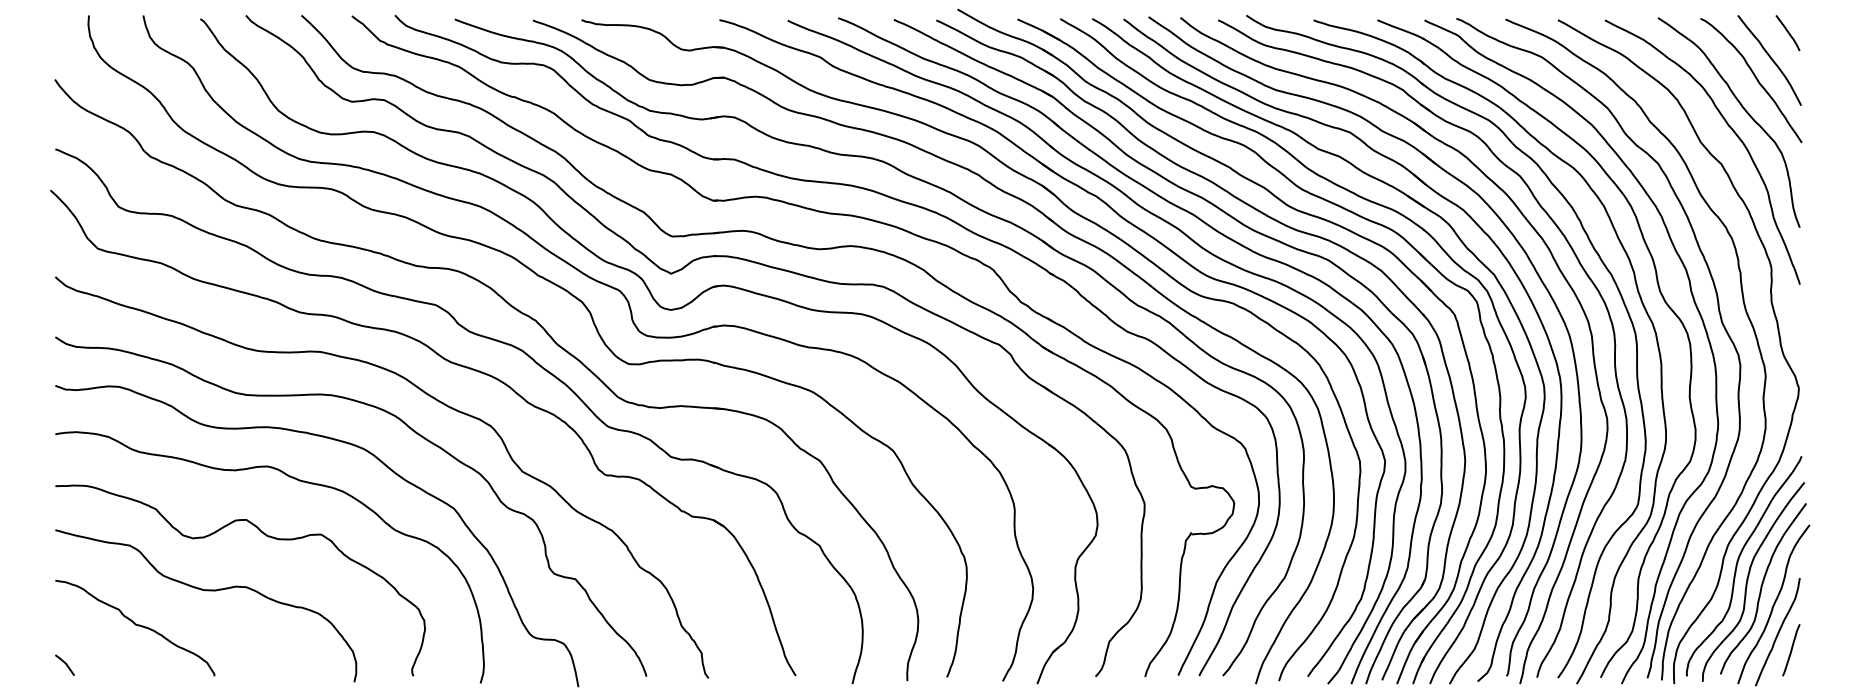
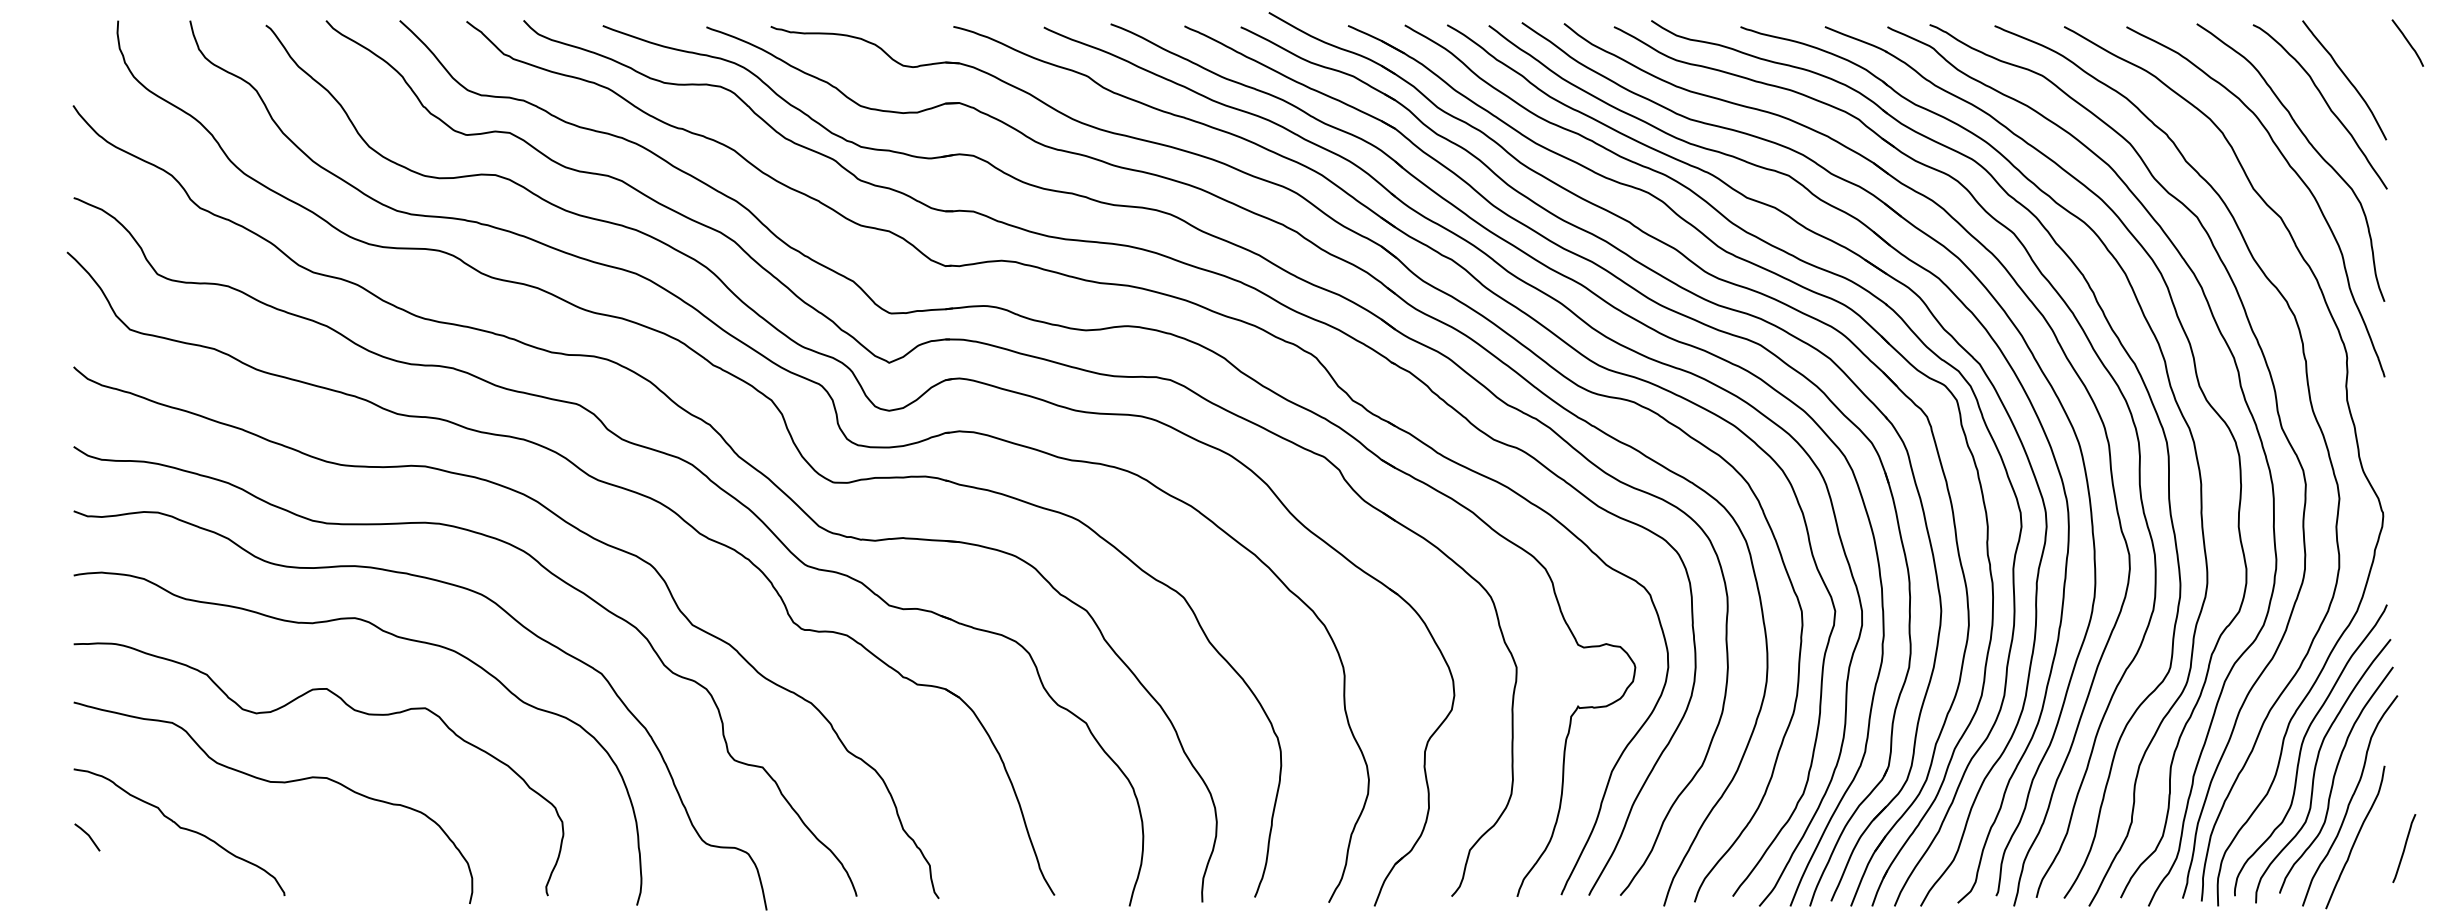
curve: (1787, 32) -> (2407, 42), moved
line: (1791, 650) -> (2404, 848), moved
line: (65, 664) -> (88, 836), moved

